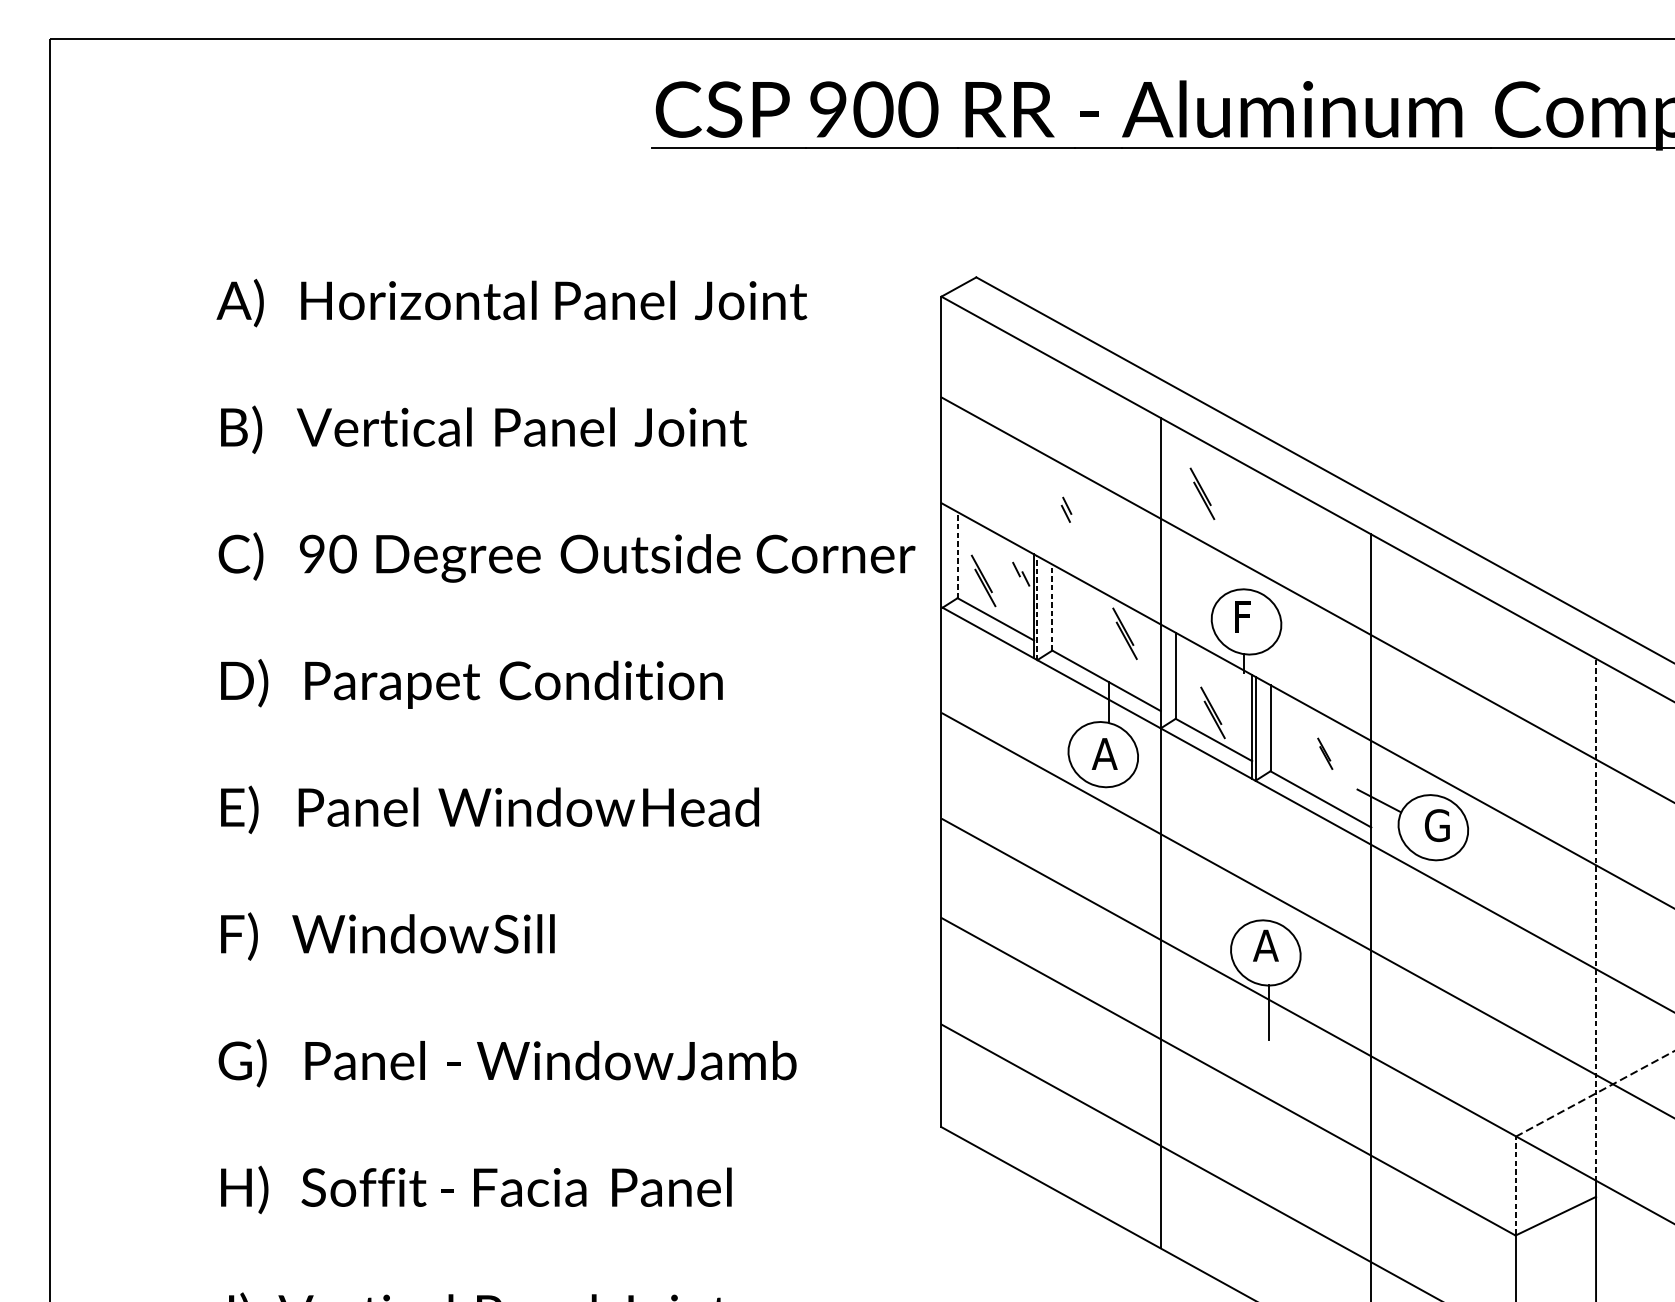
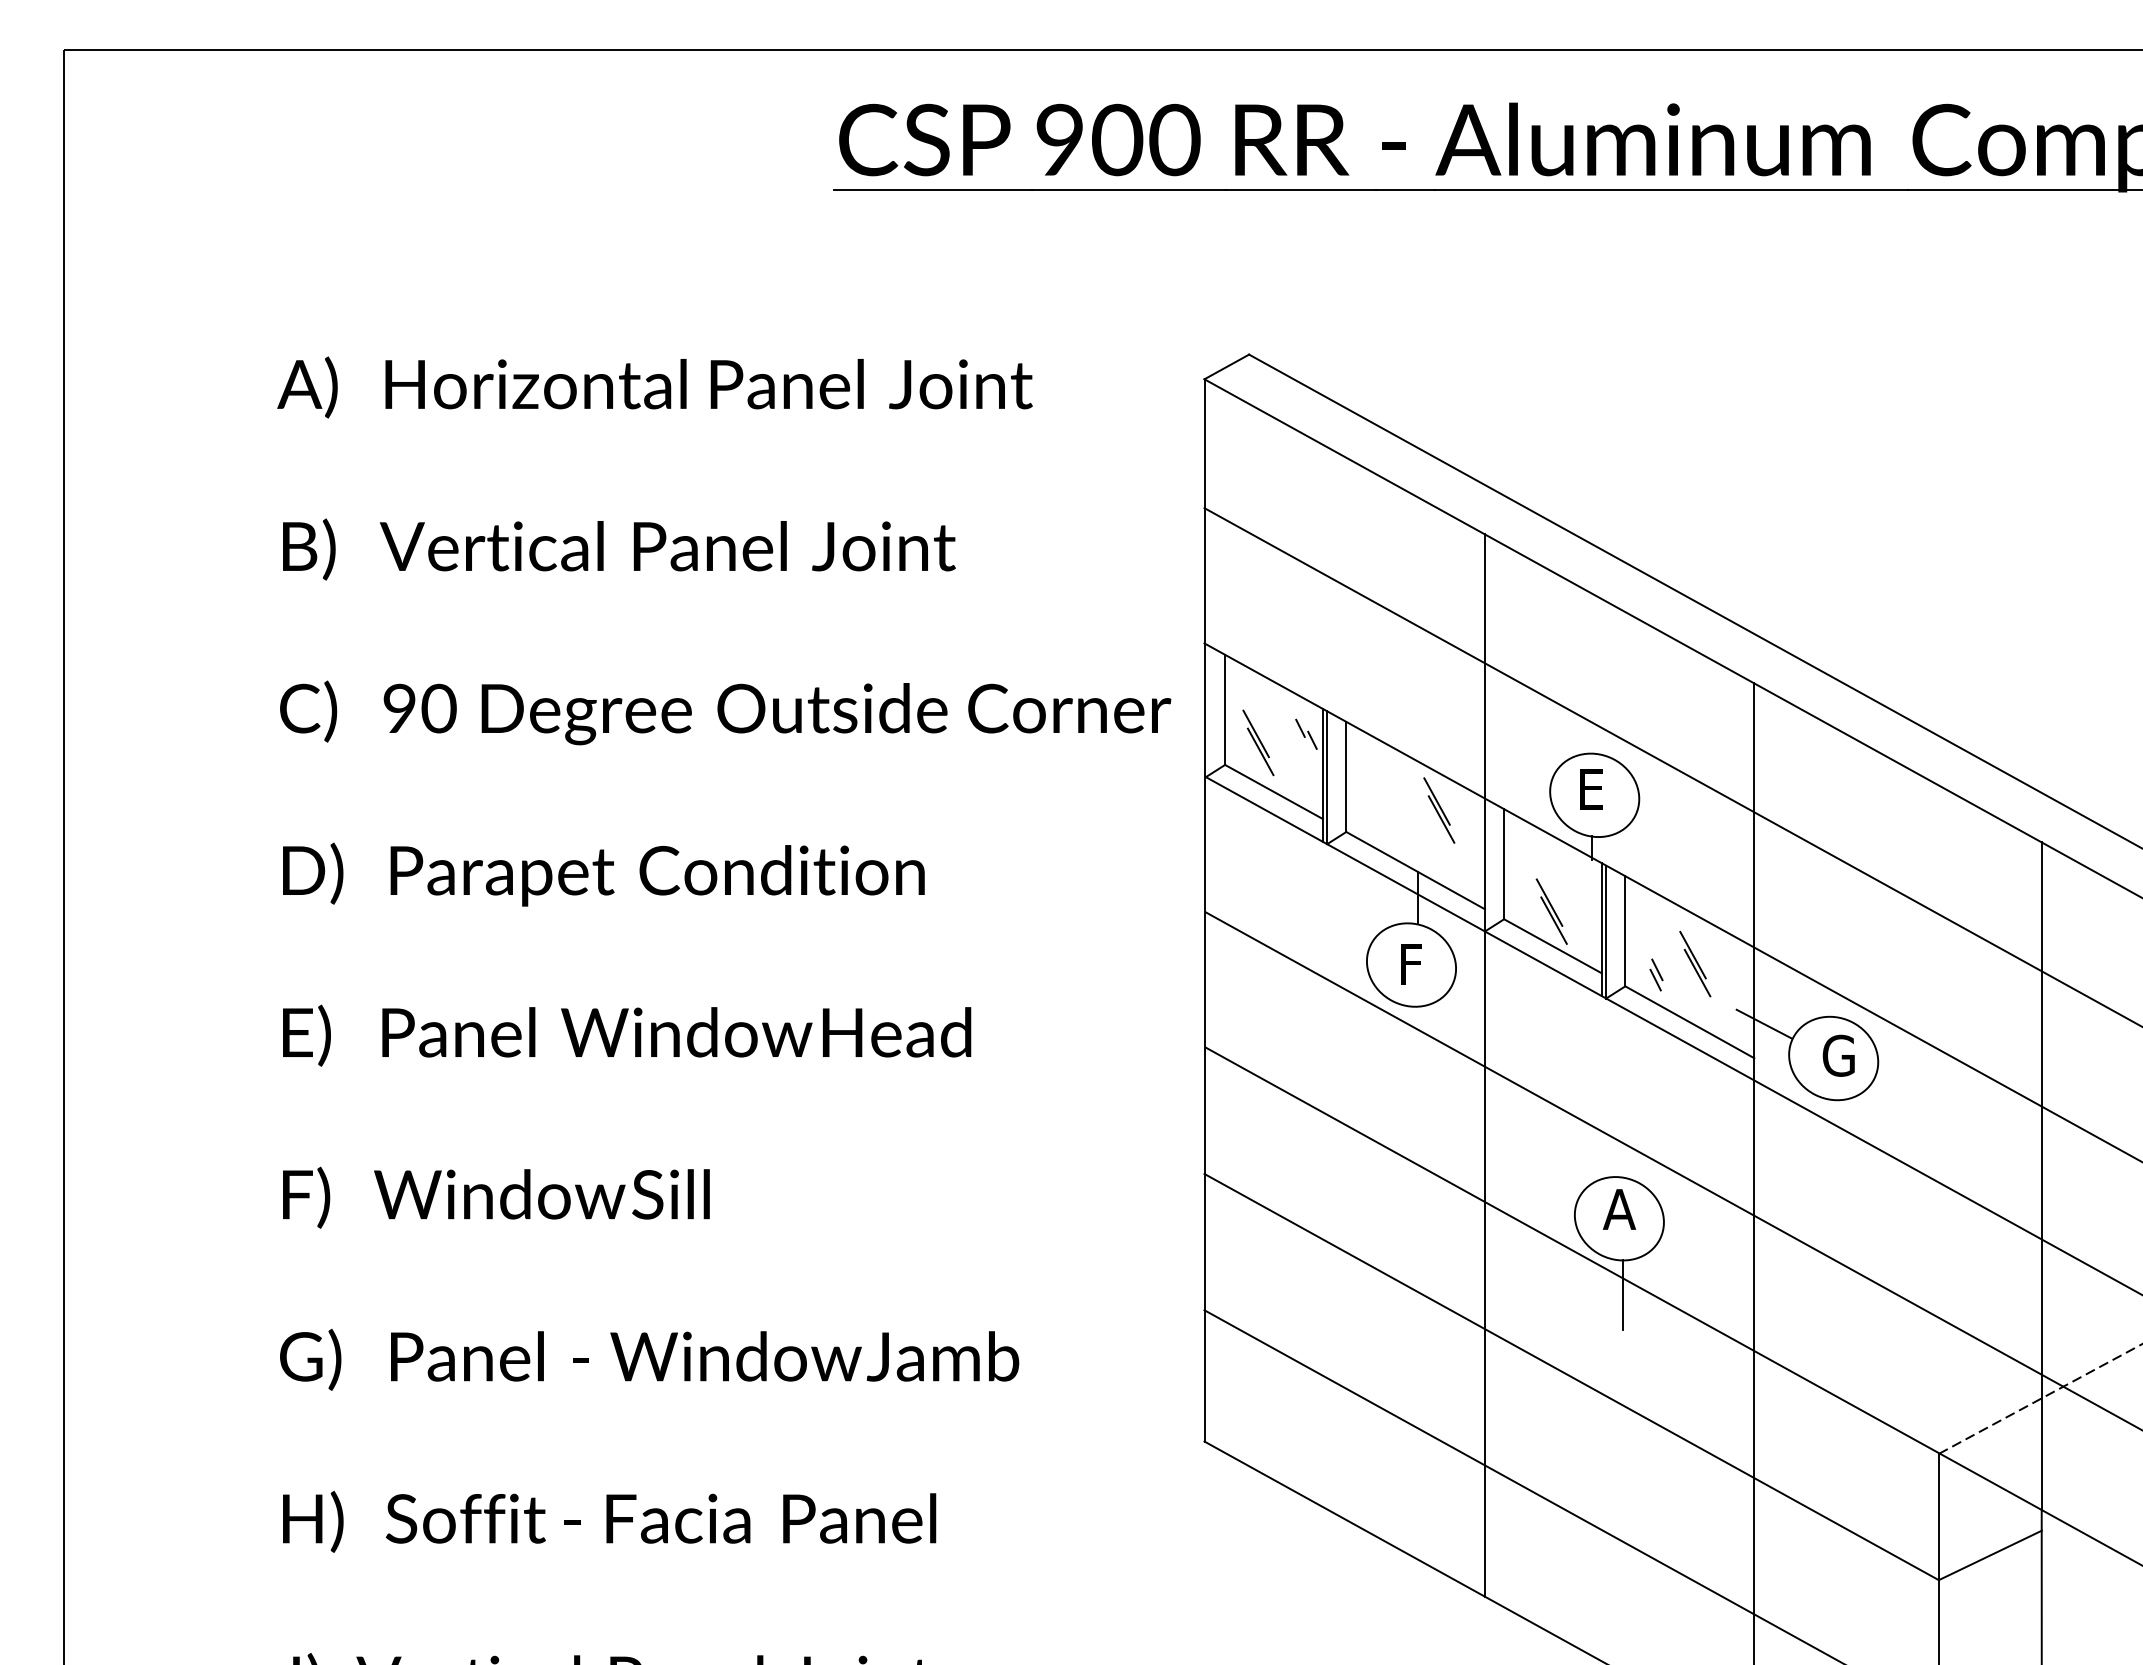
part: (1202, 493) -> (1538, 631), removed
part: (1066, 509) -> (1656, 974), moved
line: (957, 554) -> (1225, 709), dashed -> solid
line: (1052, 607) -> (1346, 776), dashed -> solid
line: (1037, 608) -> (1327, 777), dashed -> solid
text: (1245, 617) -> (1593, 789), F -> E
part: (1325, 753) -> (1695, 963), size x1.67
text: (1104, 754) -> (1412, 964), A -> F
line: (1595, 919) -> (2041, 1176), dashed -> solid
line: (1515, 1185) -> (1938, 1516), dashed -> solid

